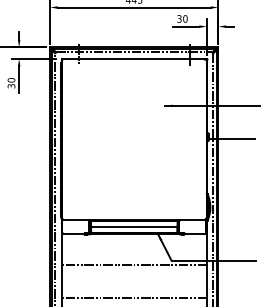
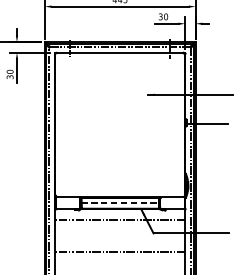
line: (134, 226) -> (120, 202), solid -> dashed
line: (134, 264) -> (120, 219), moved
line: (134, 298) -> (120, 252), moved

